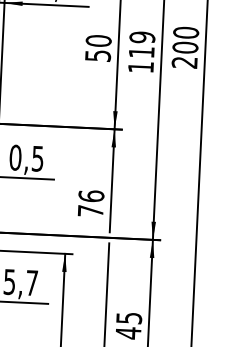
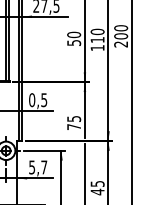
text: (142, 38) -> (97, 32), 119 -> 110
text: (92, 195) -> (74, 118), 76 -> 75

